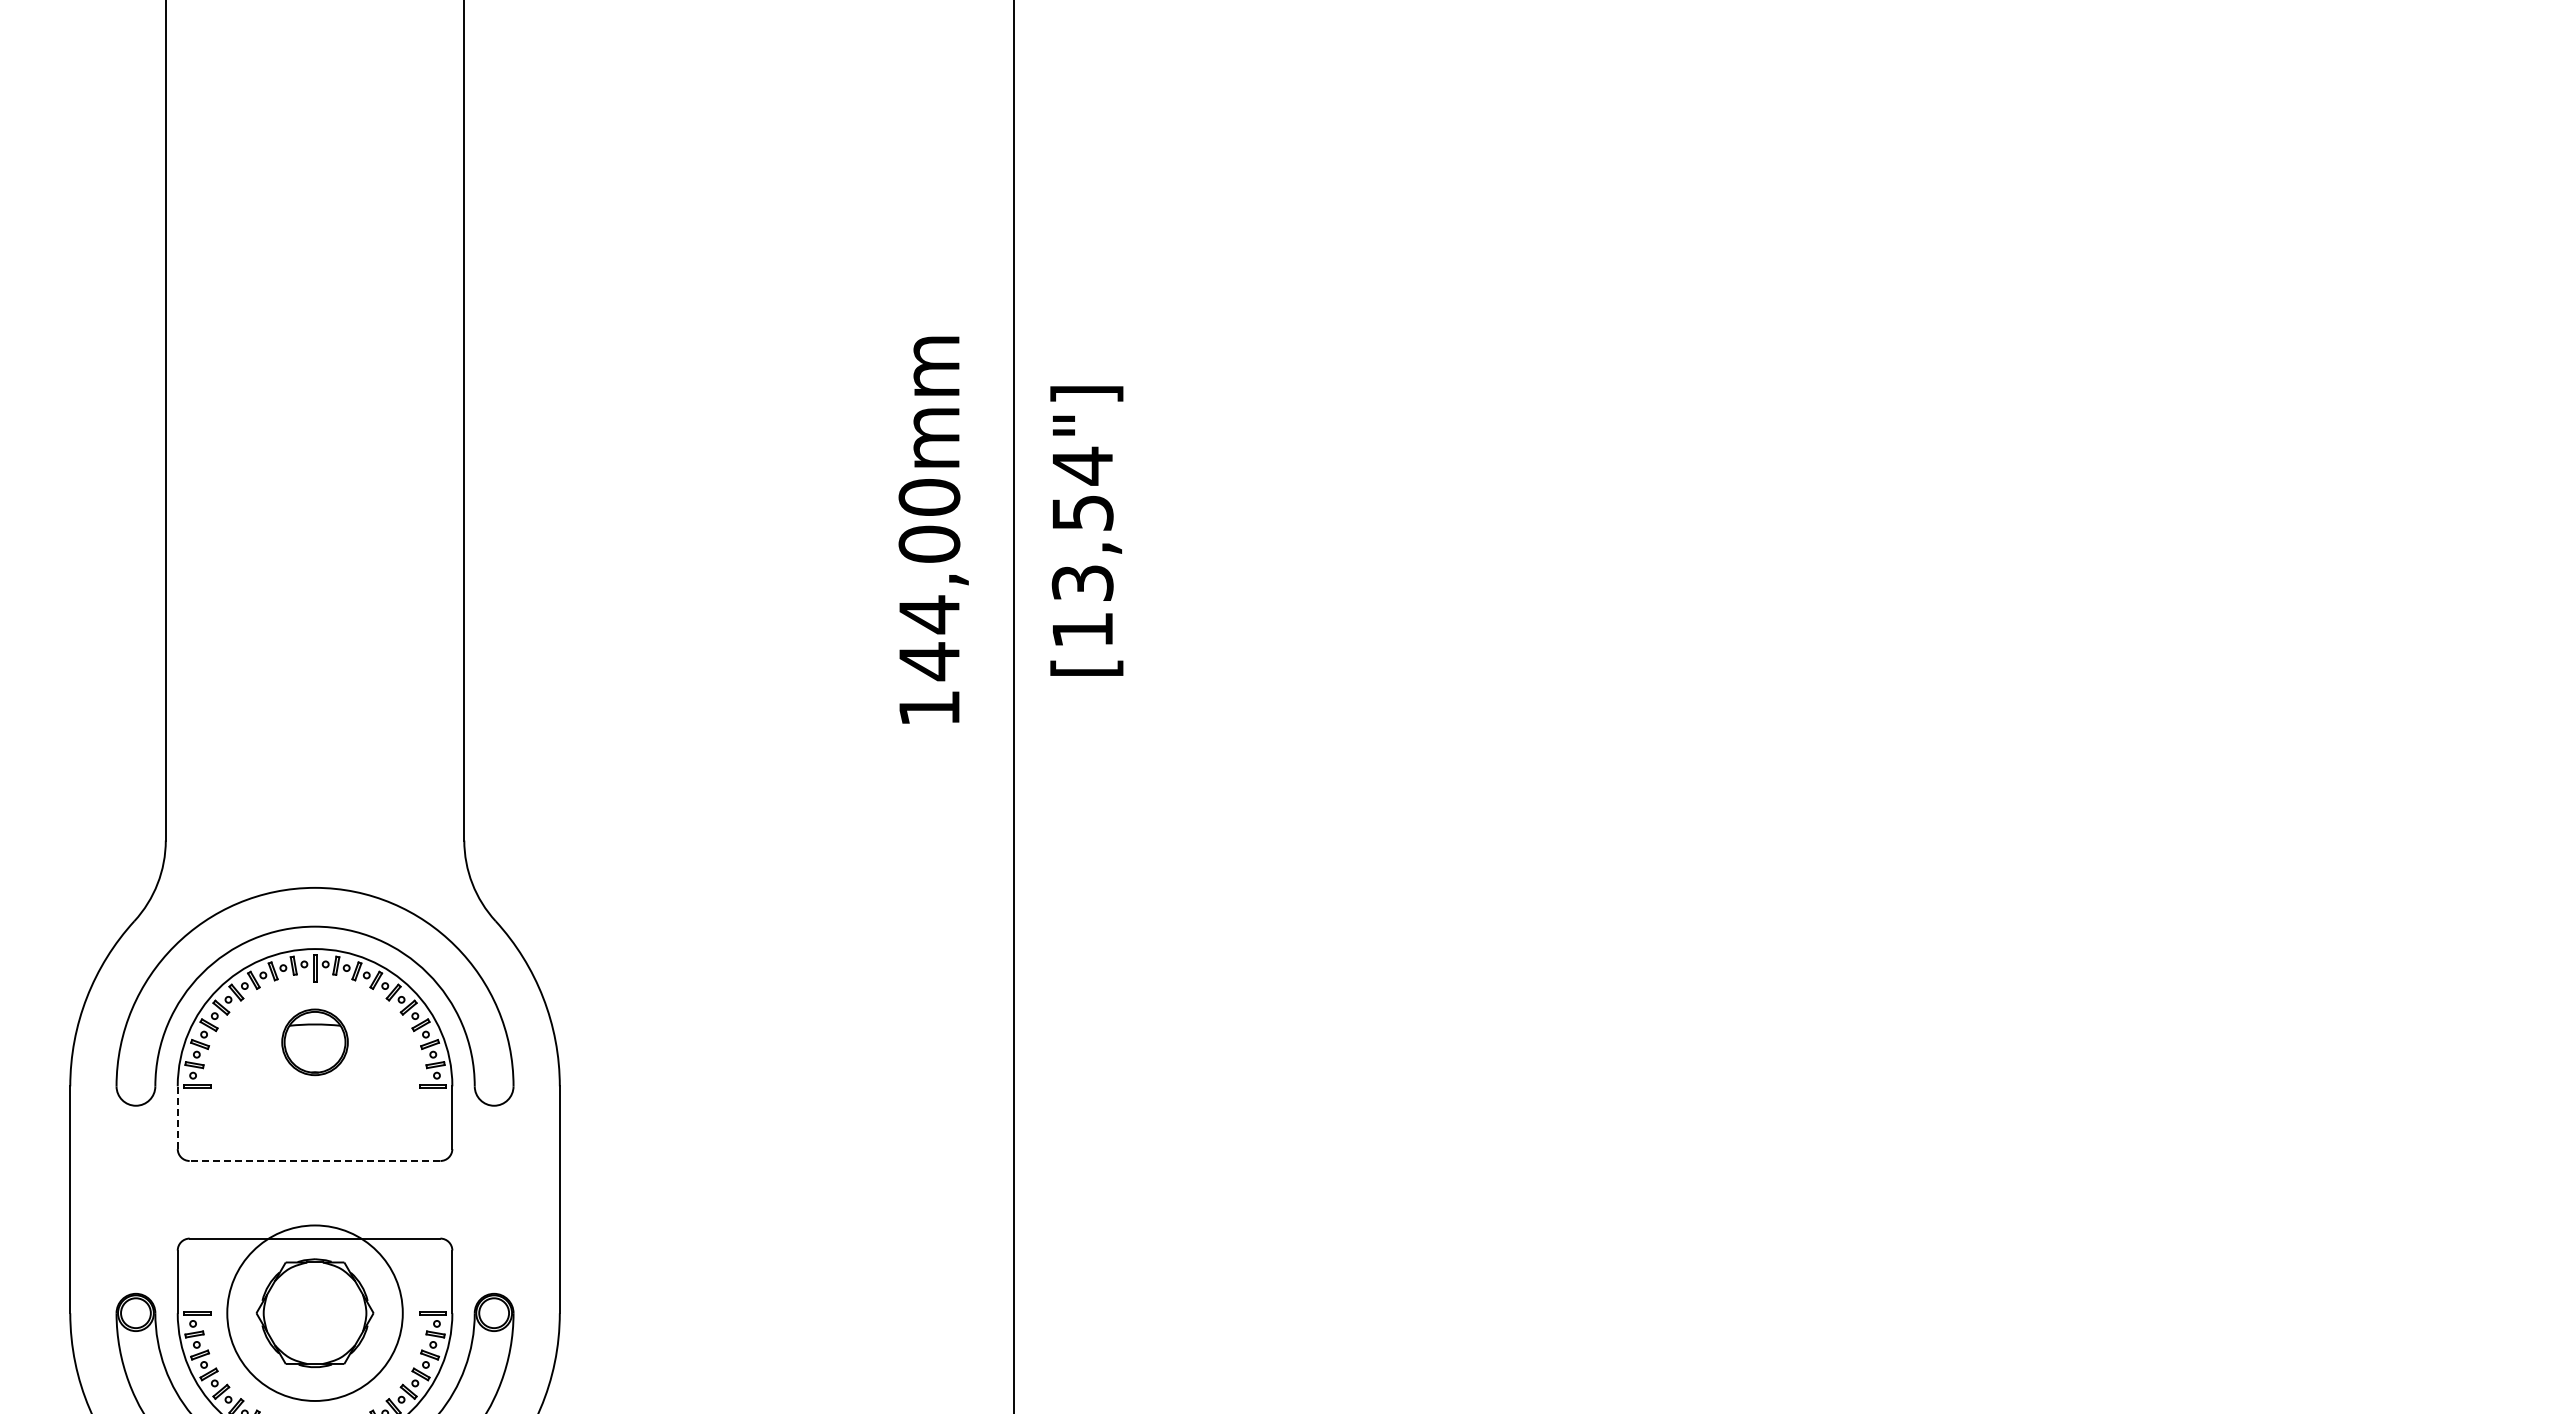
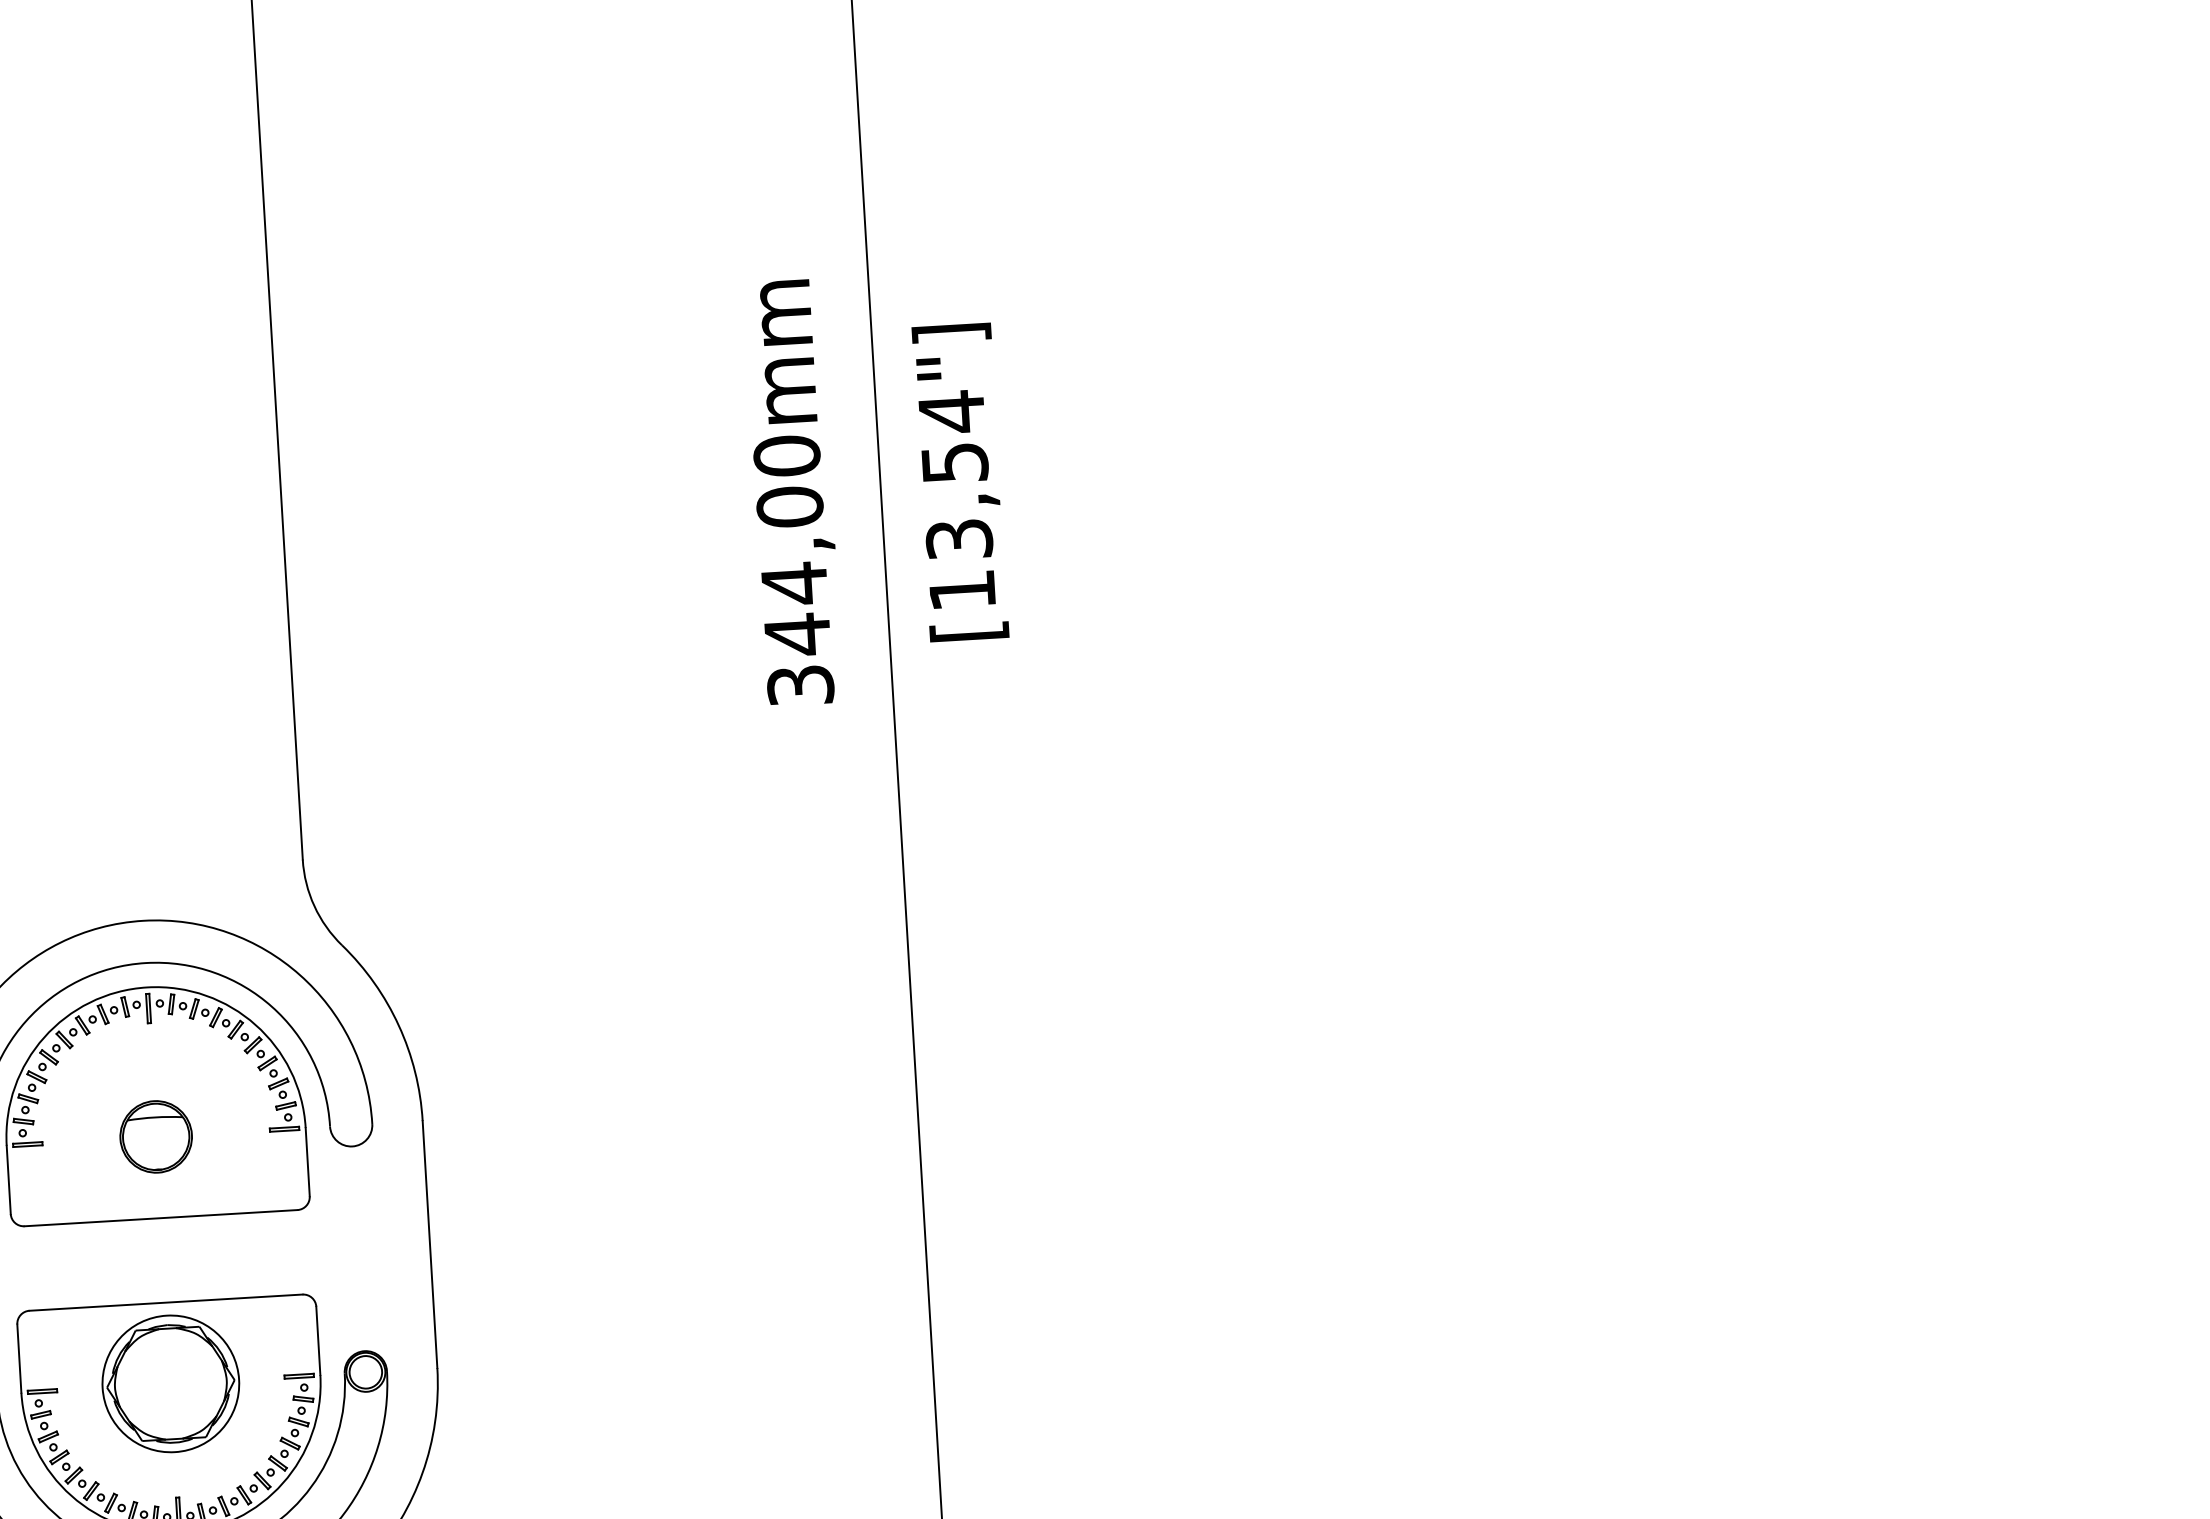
text: (929, 708) -> (800, 685), 144,00mm -> 344,00mm
part: (314, 1042) -> (155, 1137), moved
line: (177, 1117) -> (8, 1179), dashed -> solid
line: (314, 1160) -> (160, 1217), dashed -> solid
circle: (314, 1312) -> (170, 1383), size x0.71

